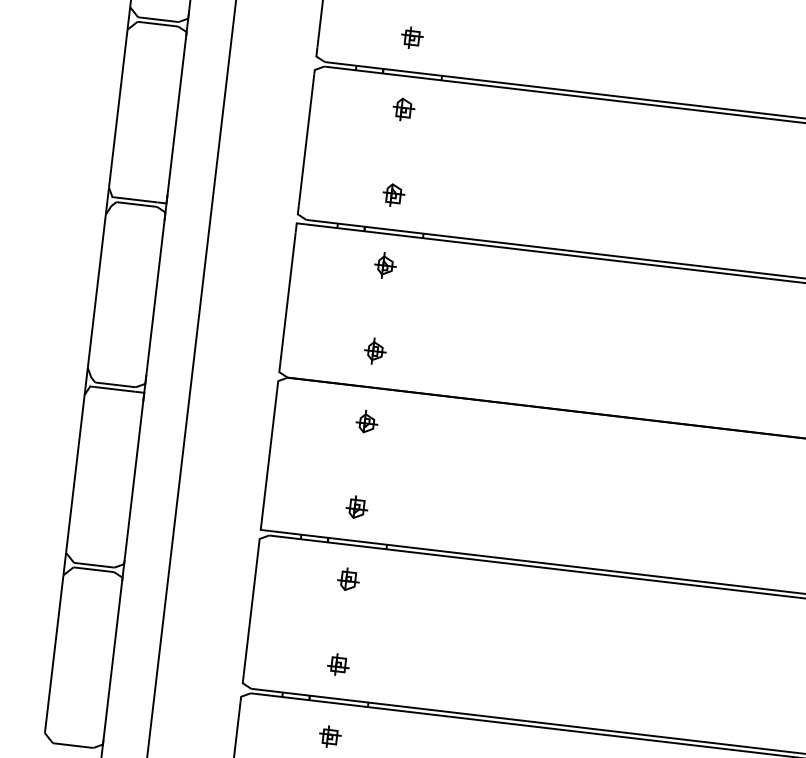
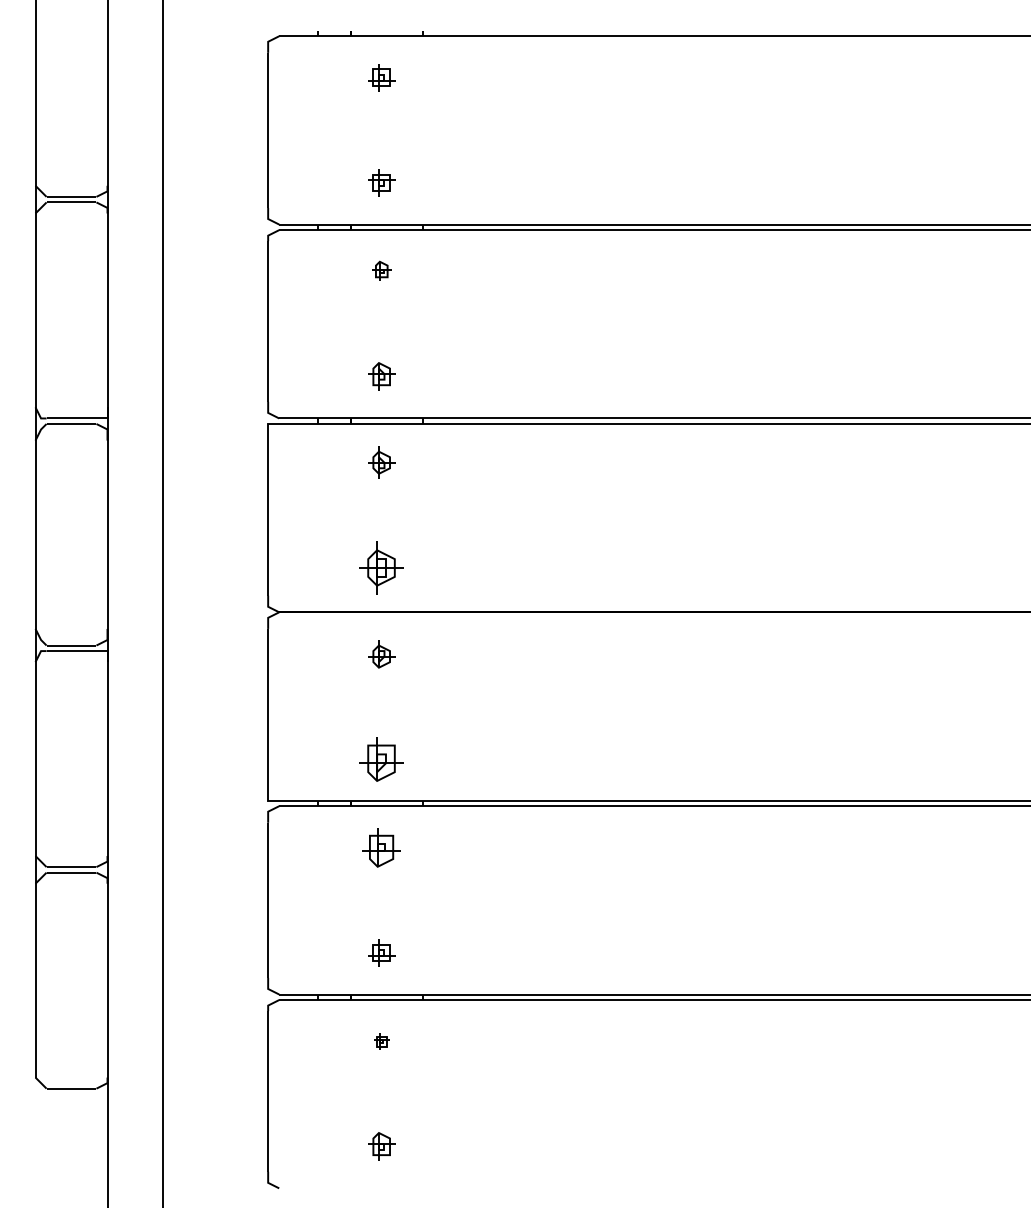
part: (403, 109) -> (381, 270), size x0.7
part: (375, 350) -> (381, 567), size x1.6
part: (356, 507) -> (381, 759), size x1.6
part: (348, 579) -> (381, 848), size x1.4
part: (329, 736) -> (381, 1041), size x0.6

